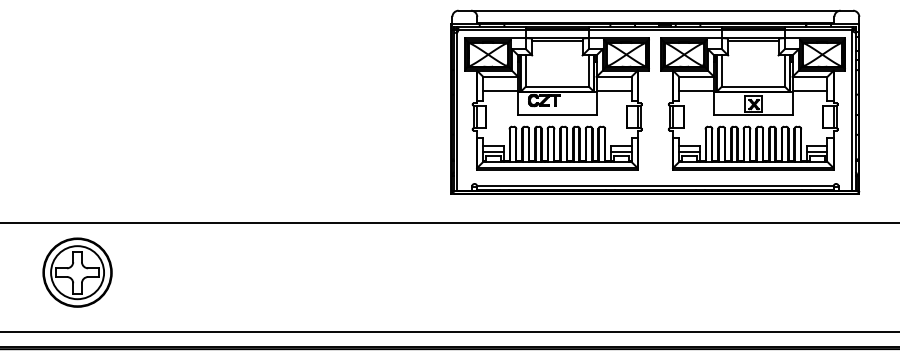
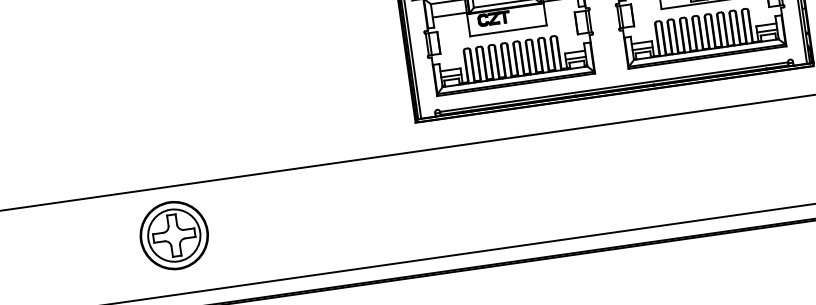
part: (77, 272) -> (174, 235), moved

